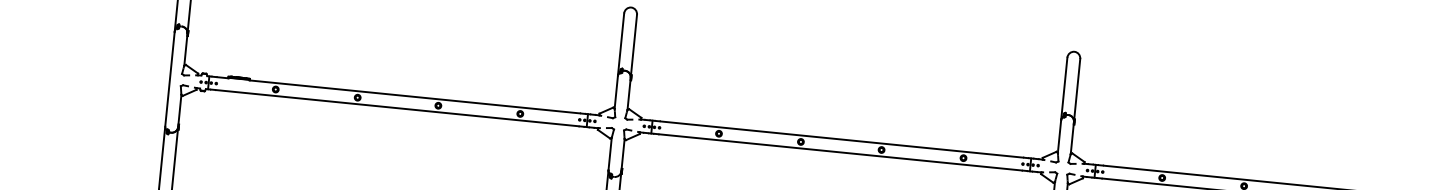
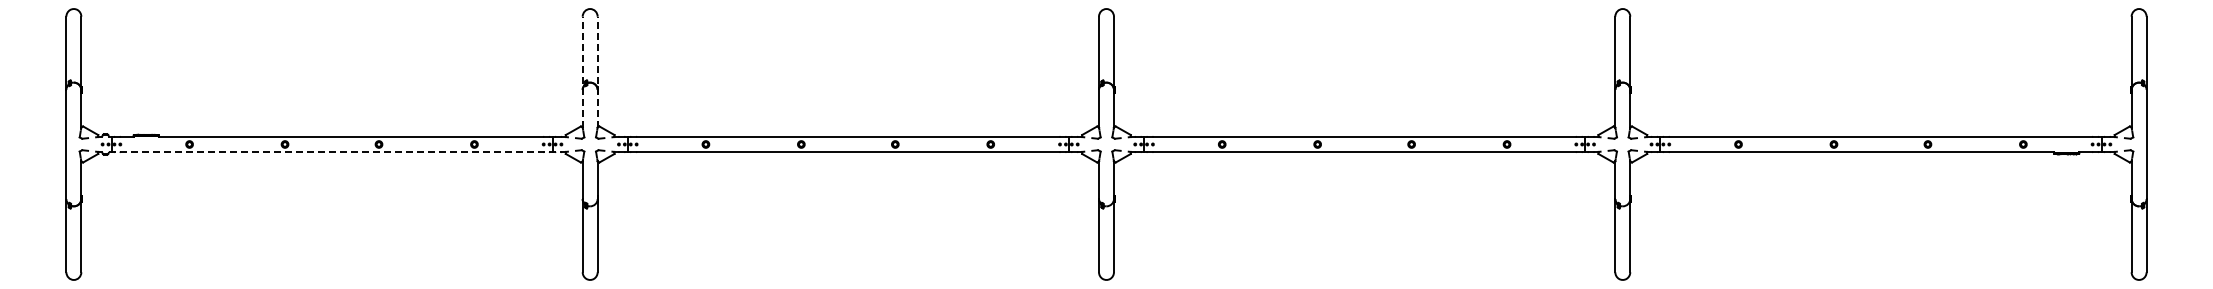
line: (619, 60) -> (582, 71), solid -> dashed
line: (632, 61) -> (597, 71), solid -> dashed
line: (402, 108) -> (337, 151), solid -> dashed

